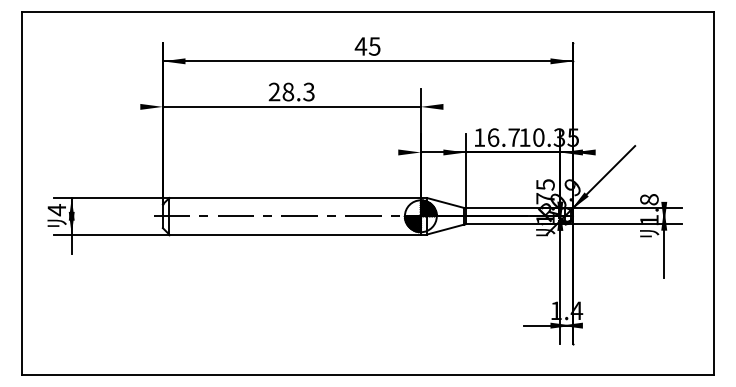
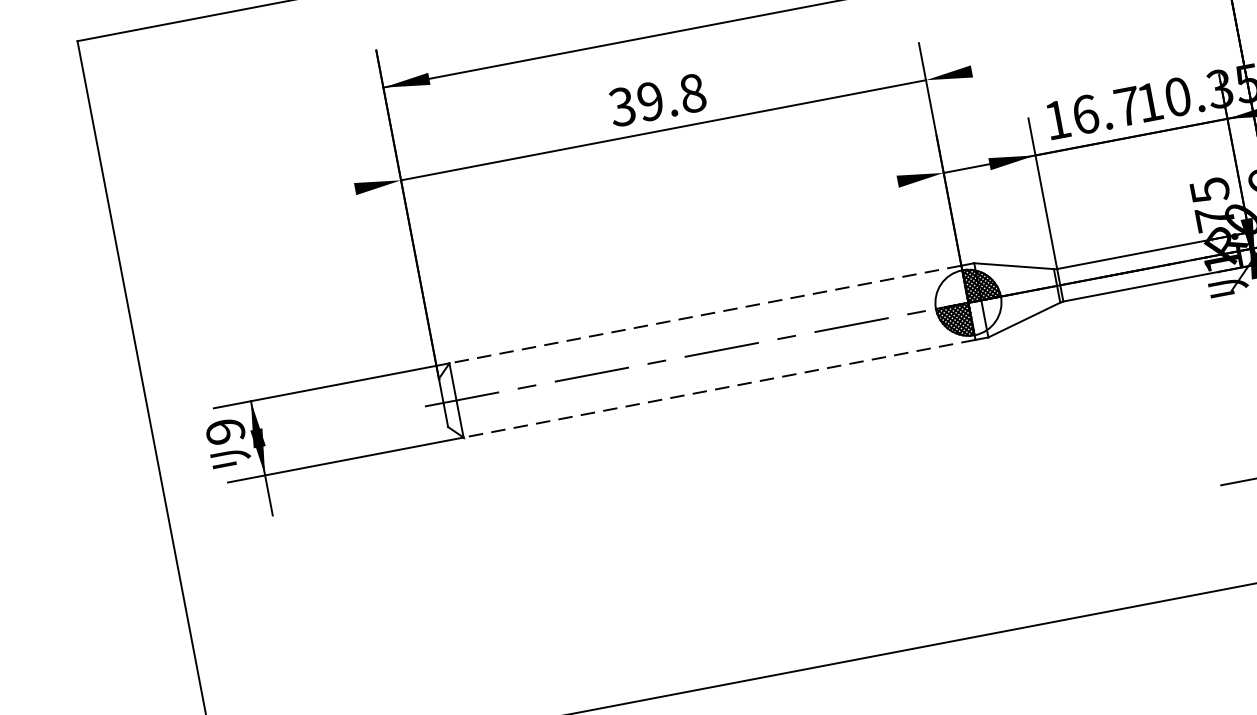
text: (291, 91) -> (656, 99), 28.3 -> 39.8
line: (295, 198) -> (706, 315), solid -> dashed
text: (56, 210) -> (224, 432), 4 -> 9
line: (295, 234) -> (720, 388), solid -> dashed

